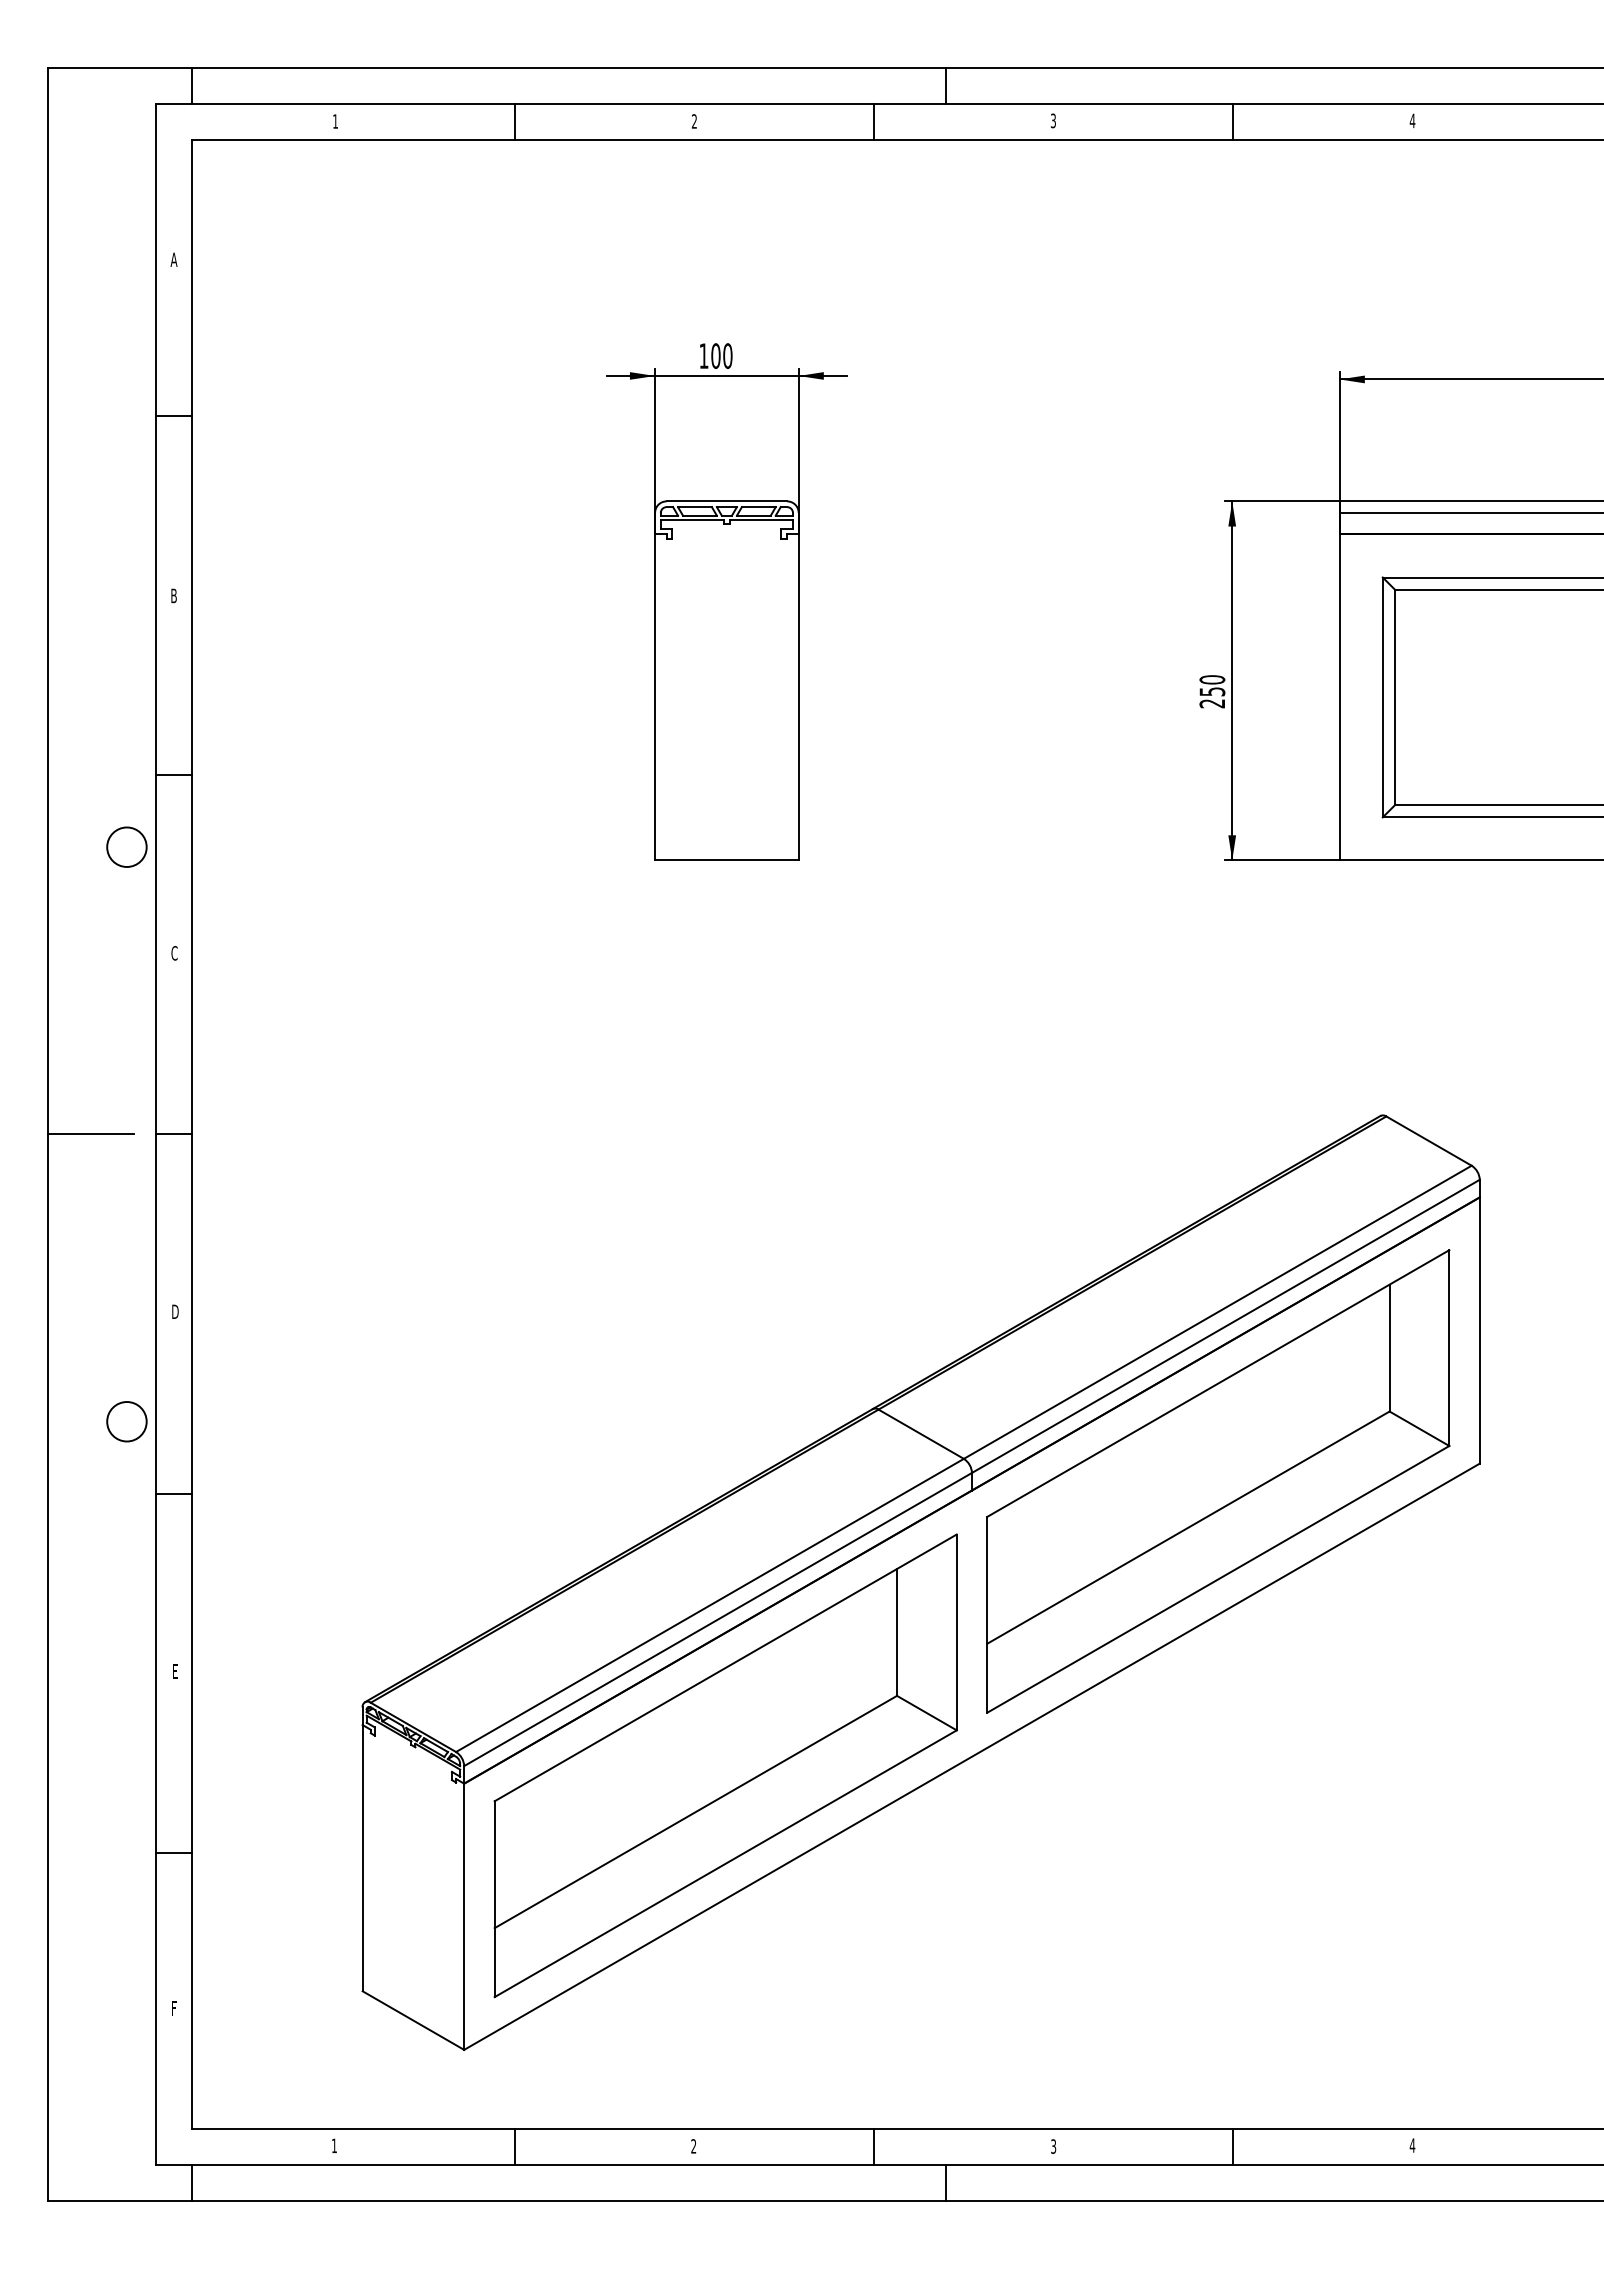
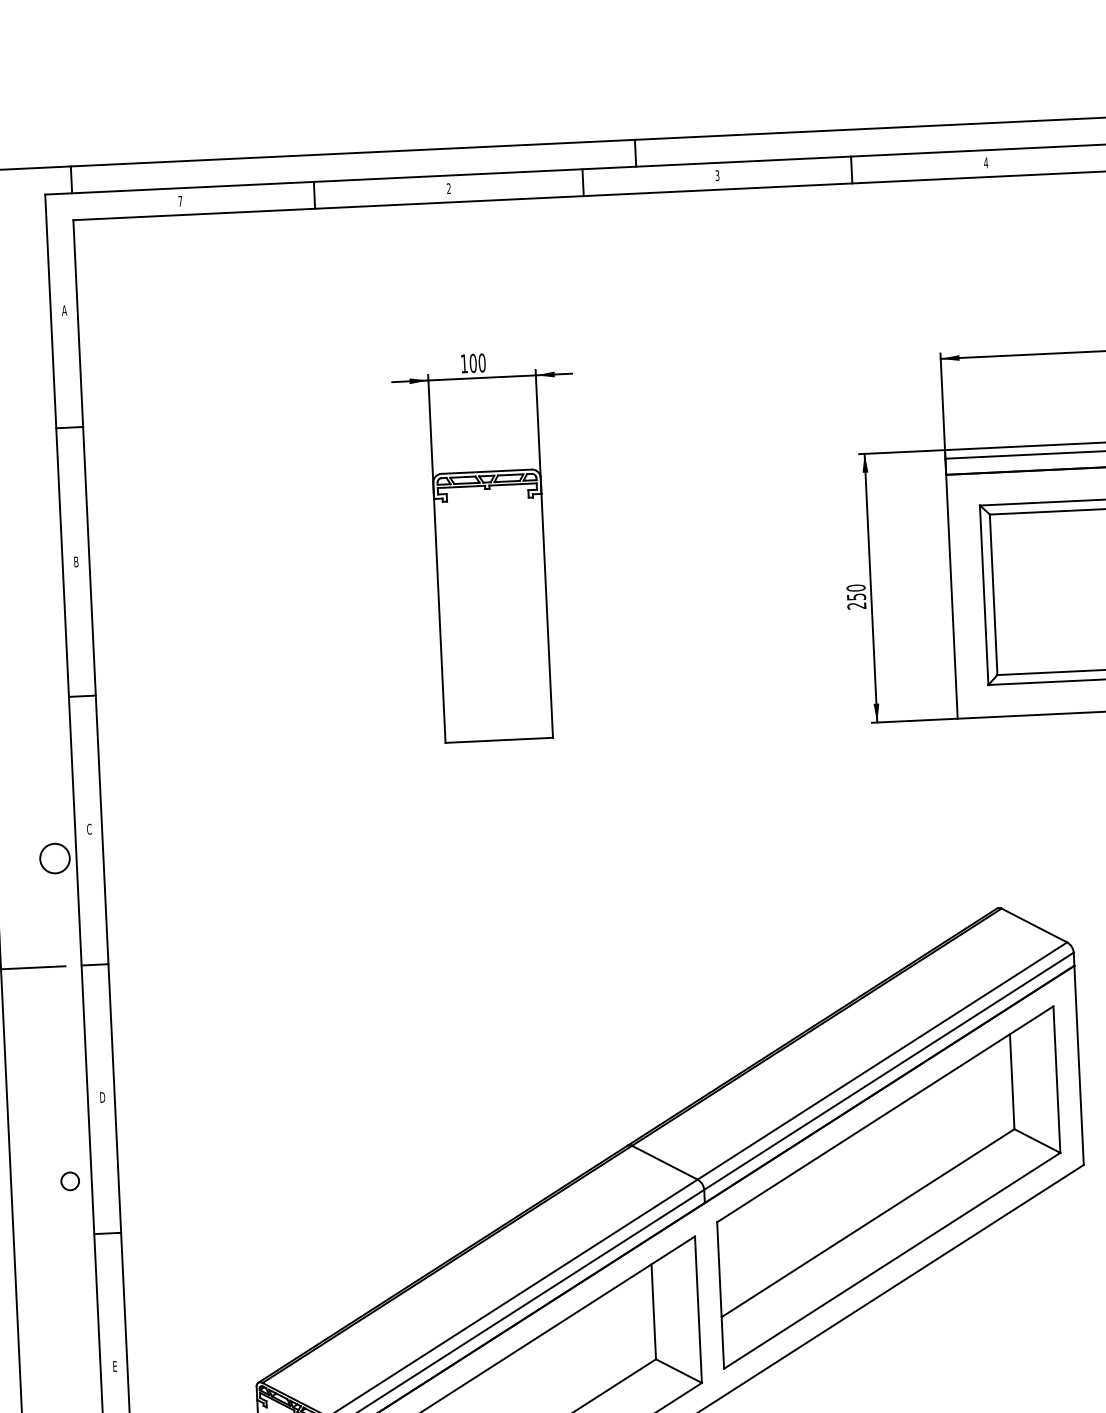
text: (335, 121) -> (180, 201), 1 -> 7
circle: (126, 846) -> (54, 858), moved
circle: (126, 1421) -> (69, 1181), size x0.6

